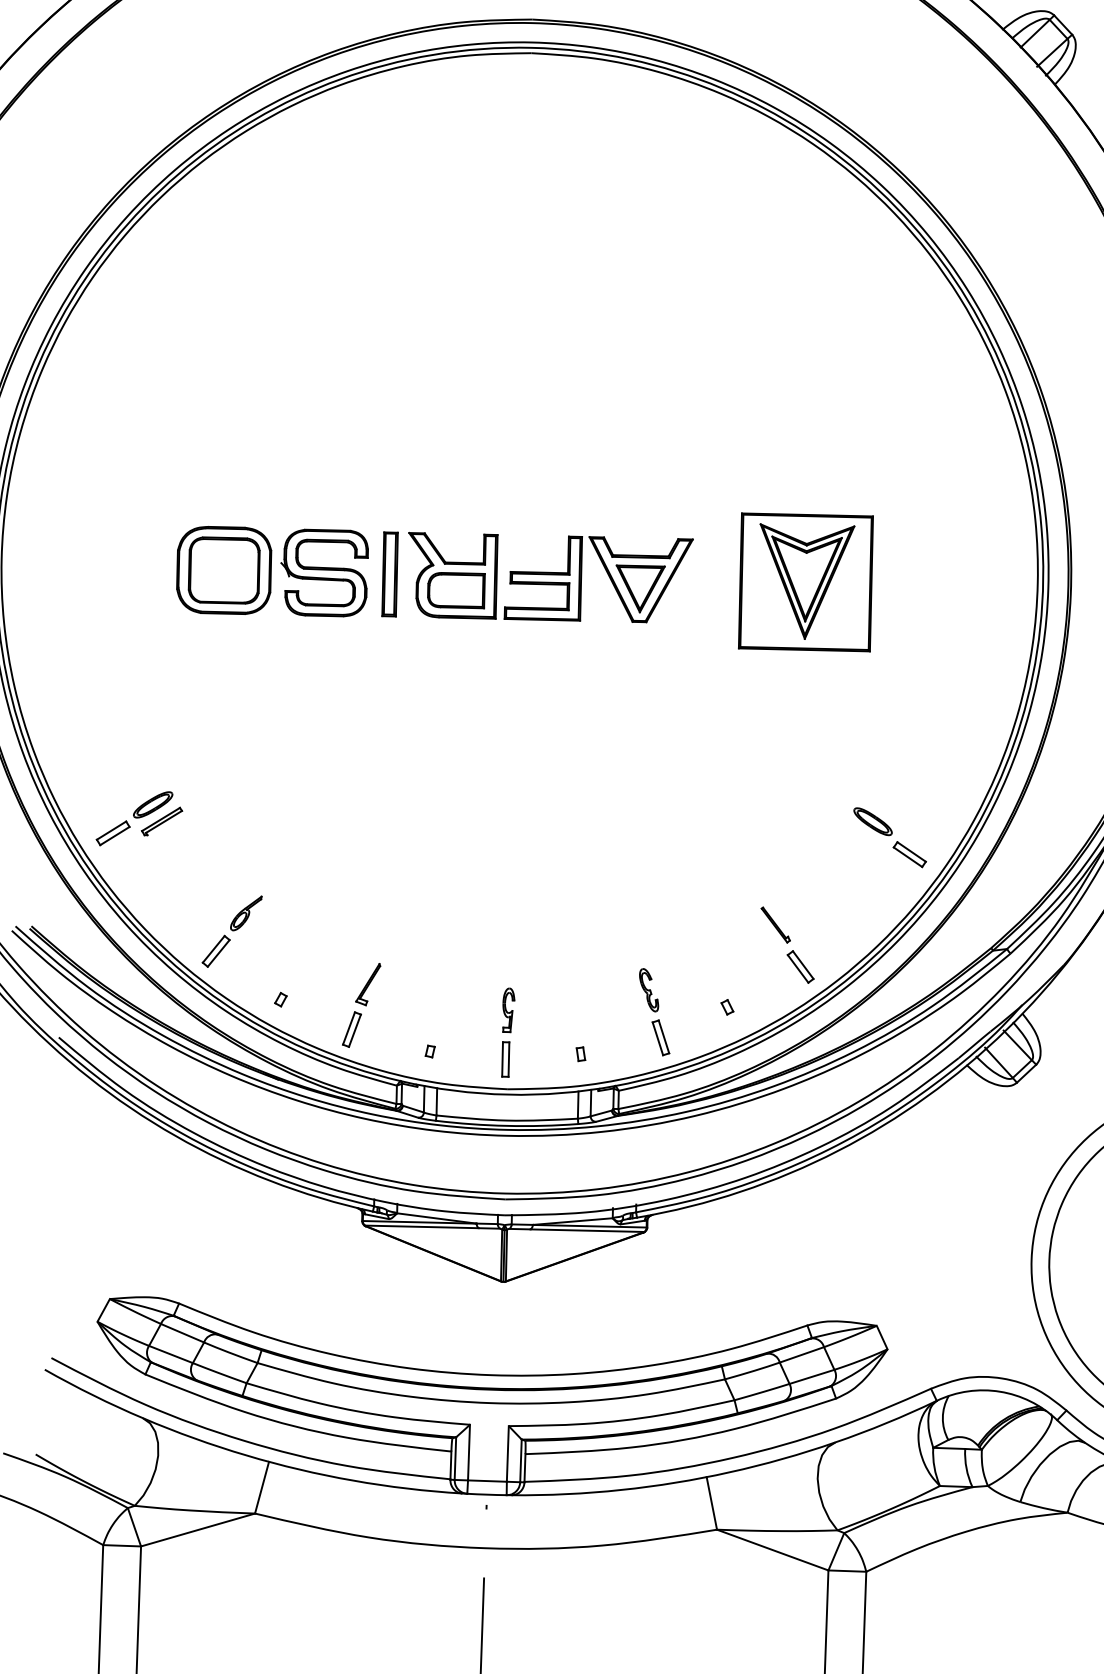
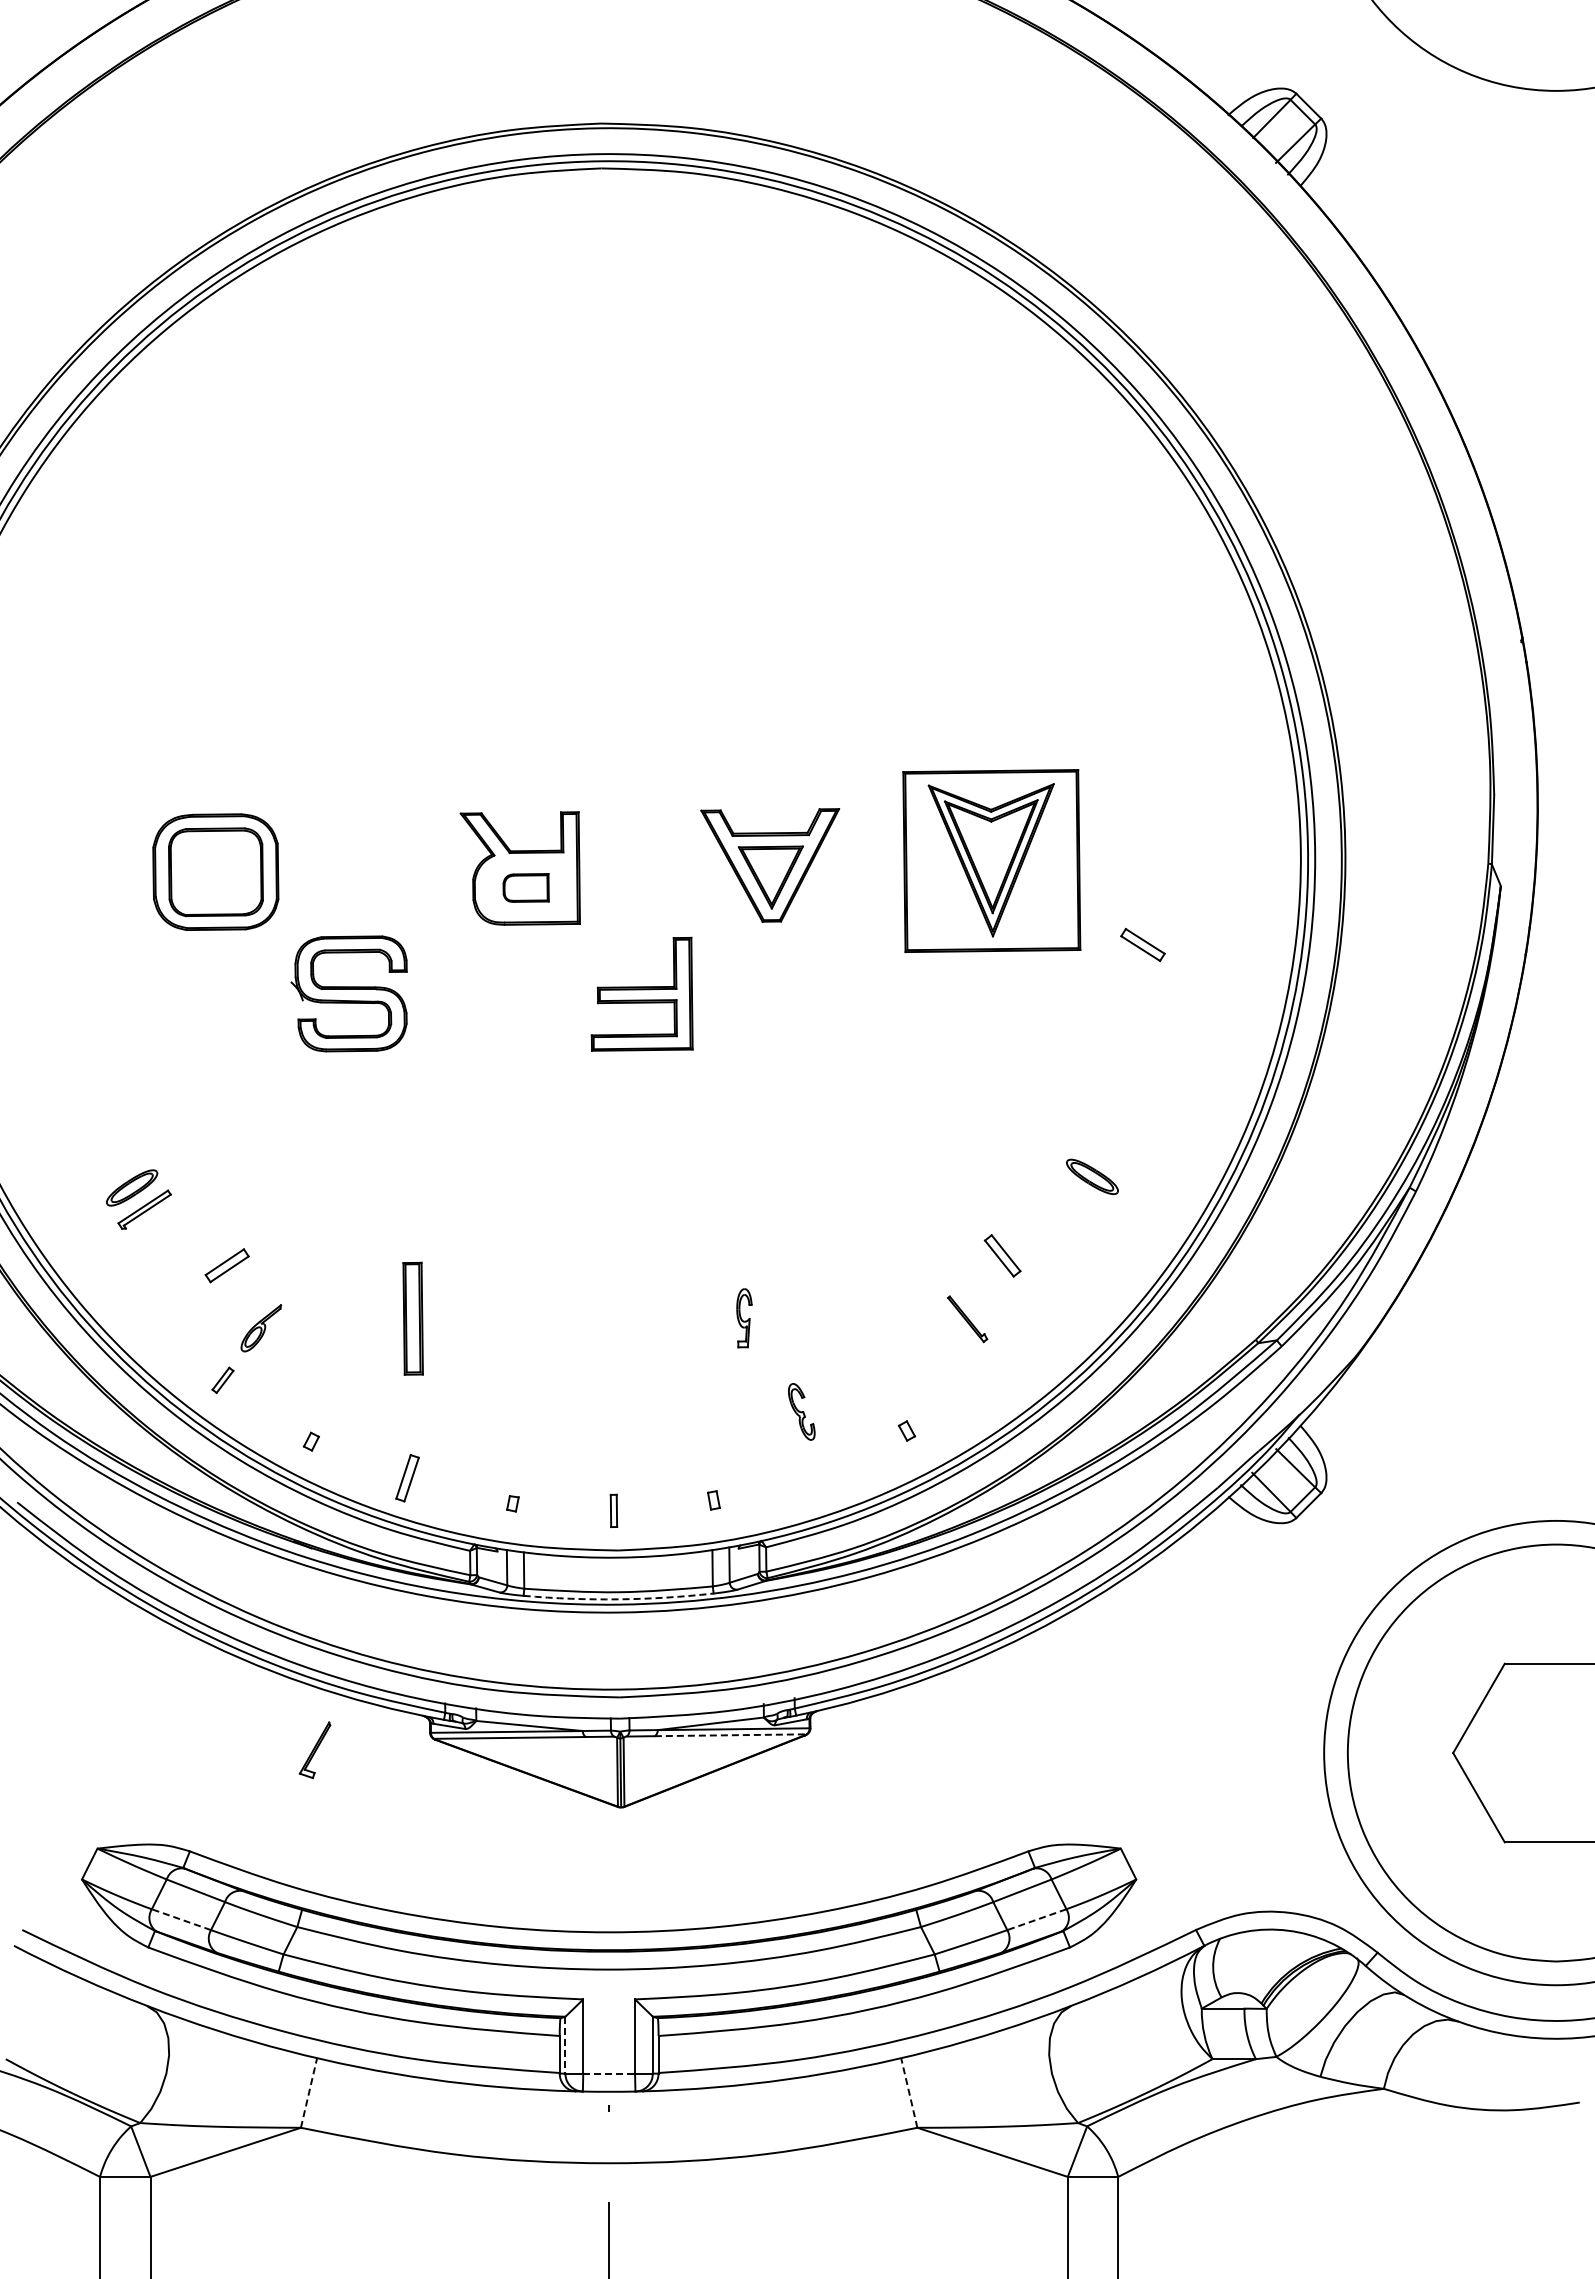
part: (323, 572) -> (348, 993), moved
part: (389, 574) -> (412, 1318), moved
part: (543, 577) -> (641, 993), moved
part: (455, 590) -> (525, 887), size x0.6
part: (112, 833) -> (226, 1265), moved
part: (909, 854) -> (1142, 944), moved
part: (215, 951) -> (222, 1380), size x0.6
part: (800, 966) -> (1002, 1255), moved
part: (367, 984) -> (314, 1750), moved
part: (508, 1010) -> (744, 1318), moved
part: (660, 1037) -> (819, 1474), removed
part: (505, 1059) -> (613, 1510), size x0.7
arc: (506, 1126) -> (618, 1599), solid -> dashed
line: (587, 1230) -> (730, 1735), solid -> dashed
line: (170, 1354) -> (180, 1919), solid -> dashed
line: (811, 1376) -> (1036, 1919), solid -> dashed
line: (455, 1458) -> (565, 2045), solid -> dashed
line: (487, 1480) -> (609, 2073), solid -> dashed
line: (262, 1488) -> (309, 2093), solid -> dashed
line: (711, 1503) -> (909, 2093), solid -> dashed

